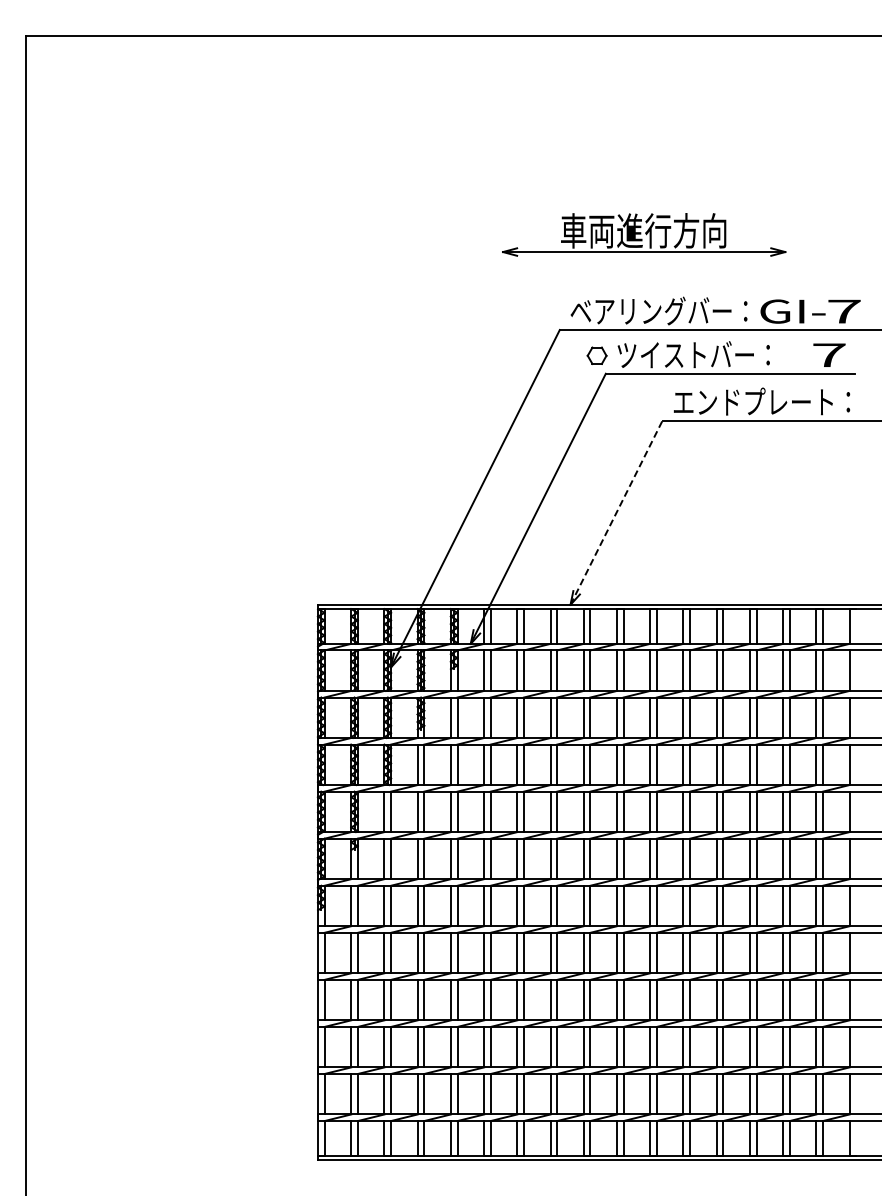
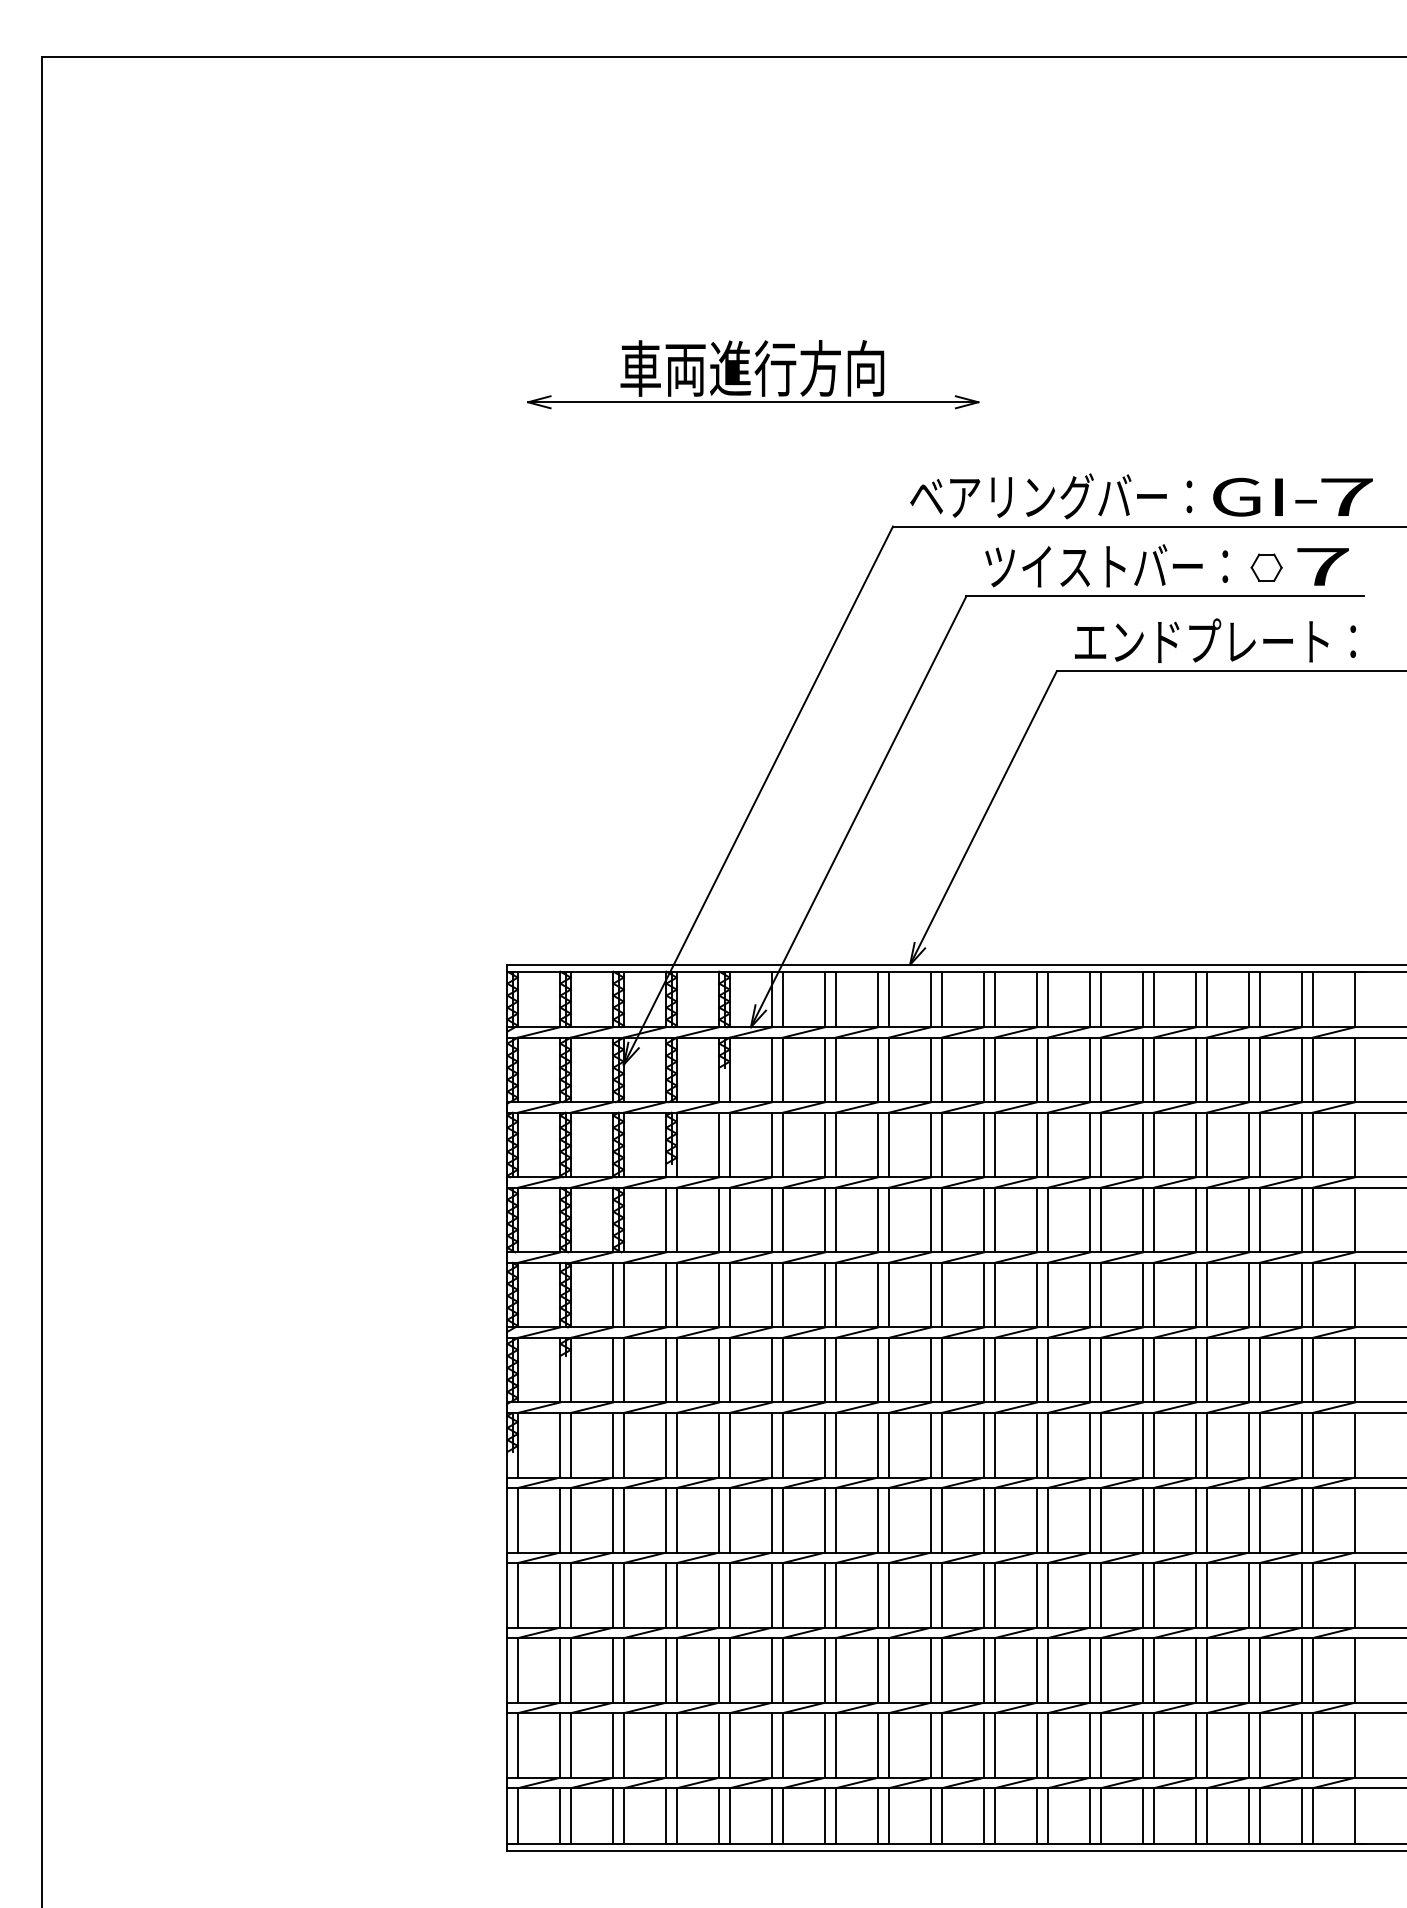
part: (644, 234) -> (753, 374), moved
part: (596, 355) -> (1265, 567), moved
line: (616, 512) -> (983, 817), dashed -> solid

